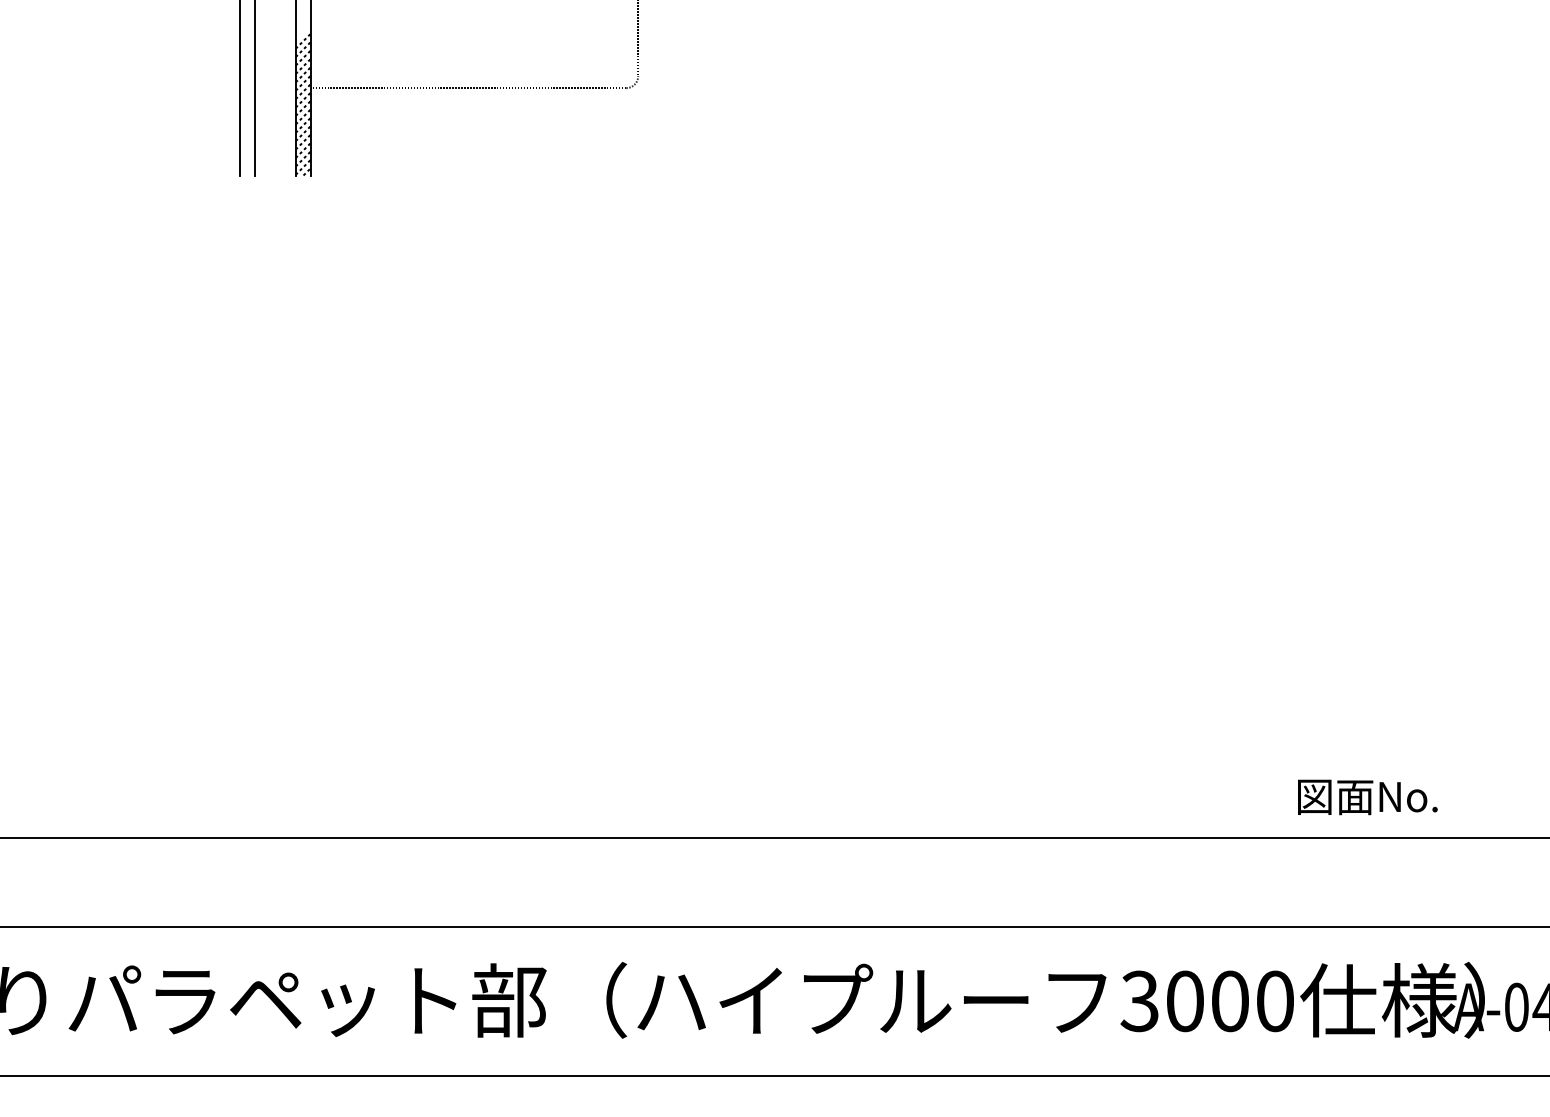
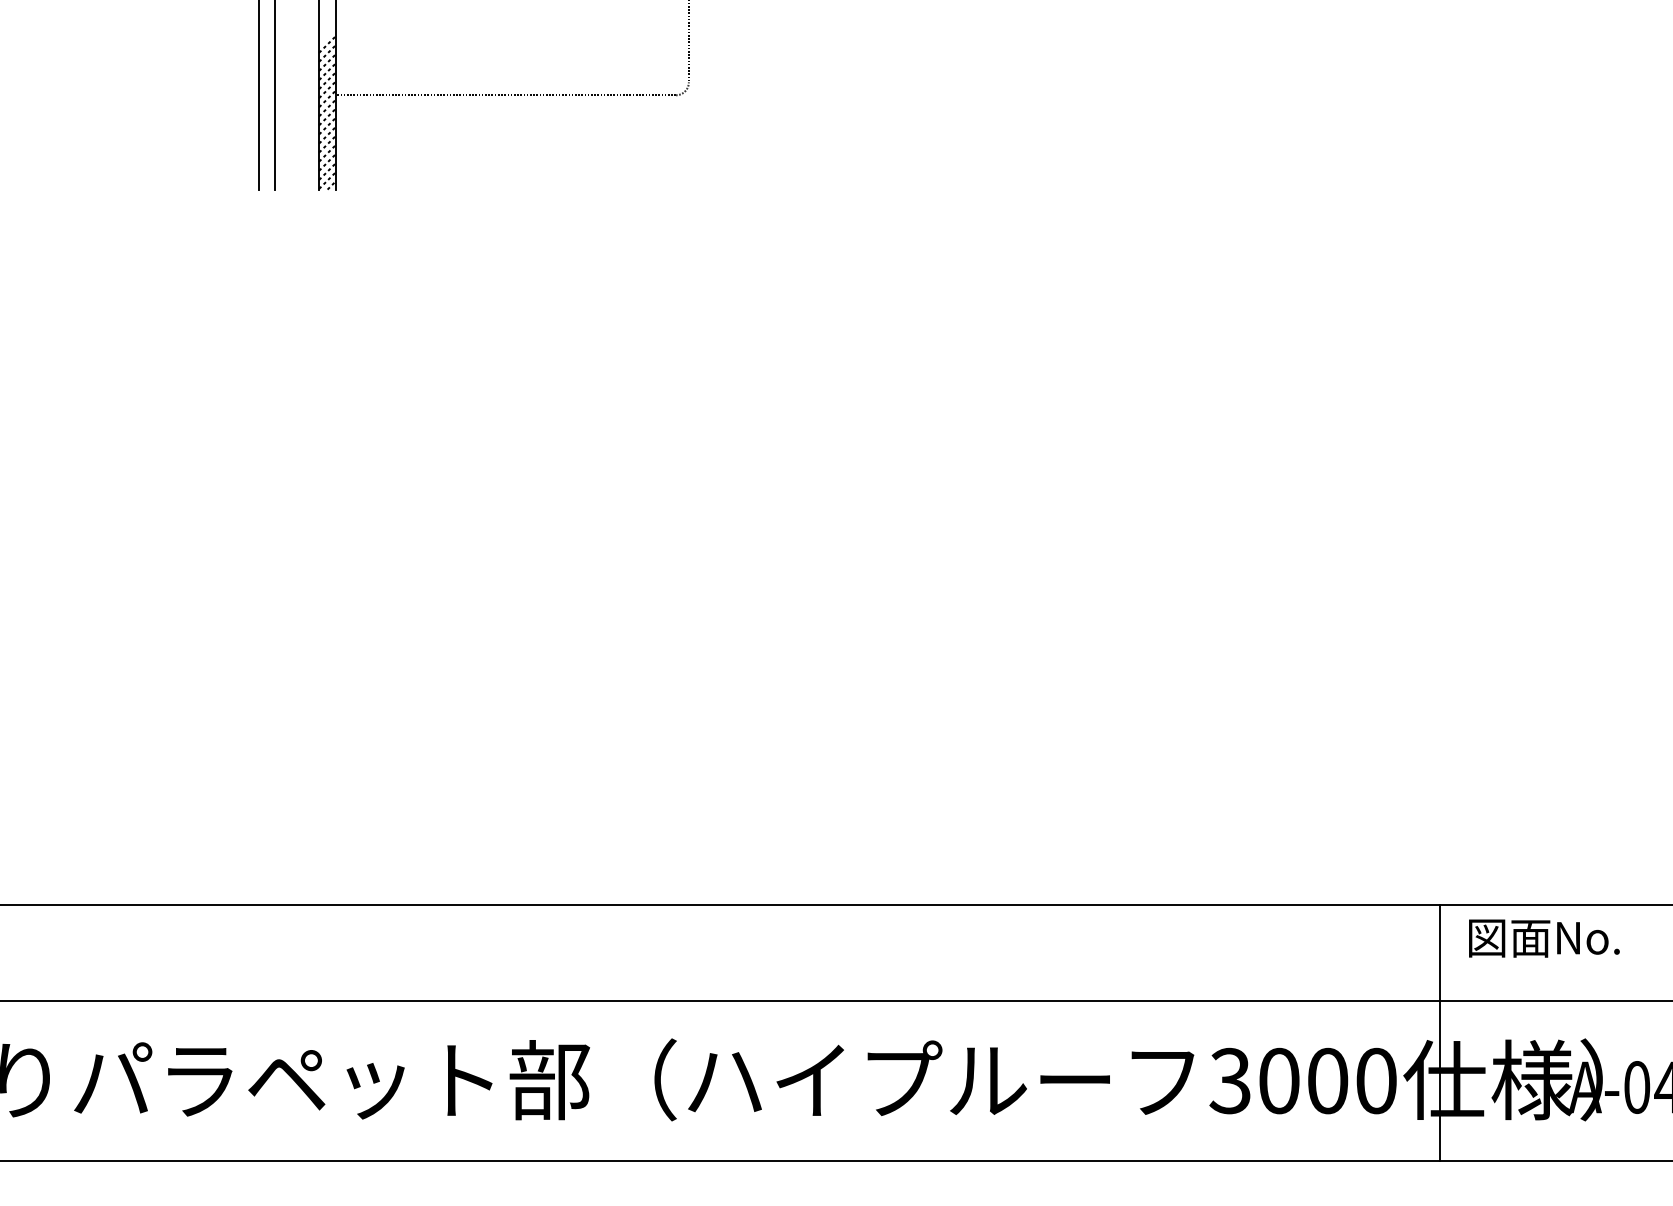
text: (1367, 797) -> (1544, 938), moved
line: (1333, 956) -> (1439, 1032), added

